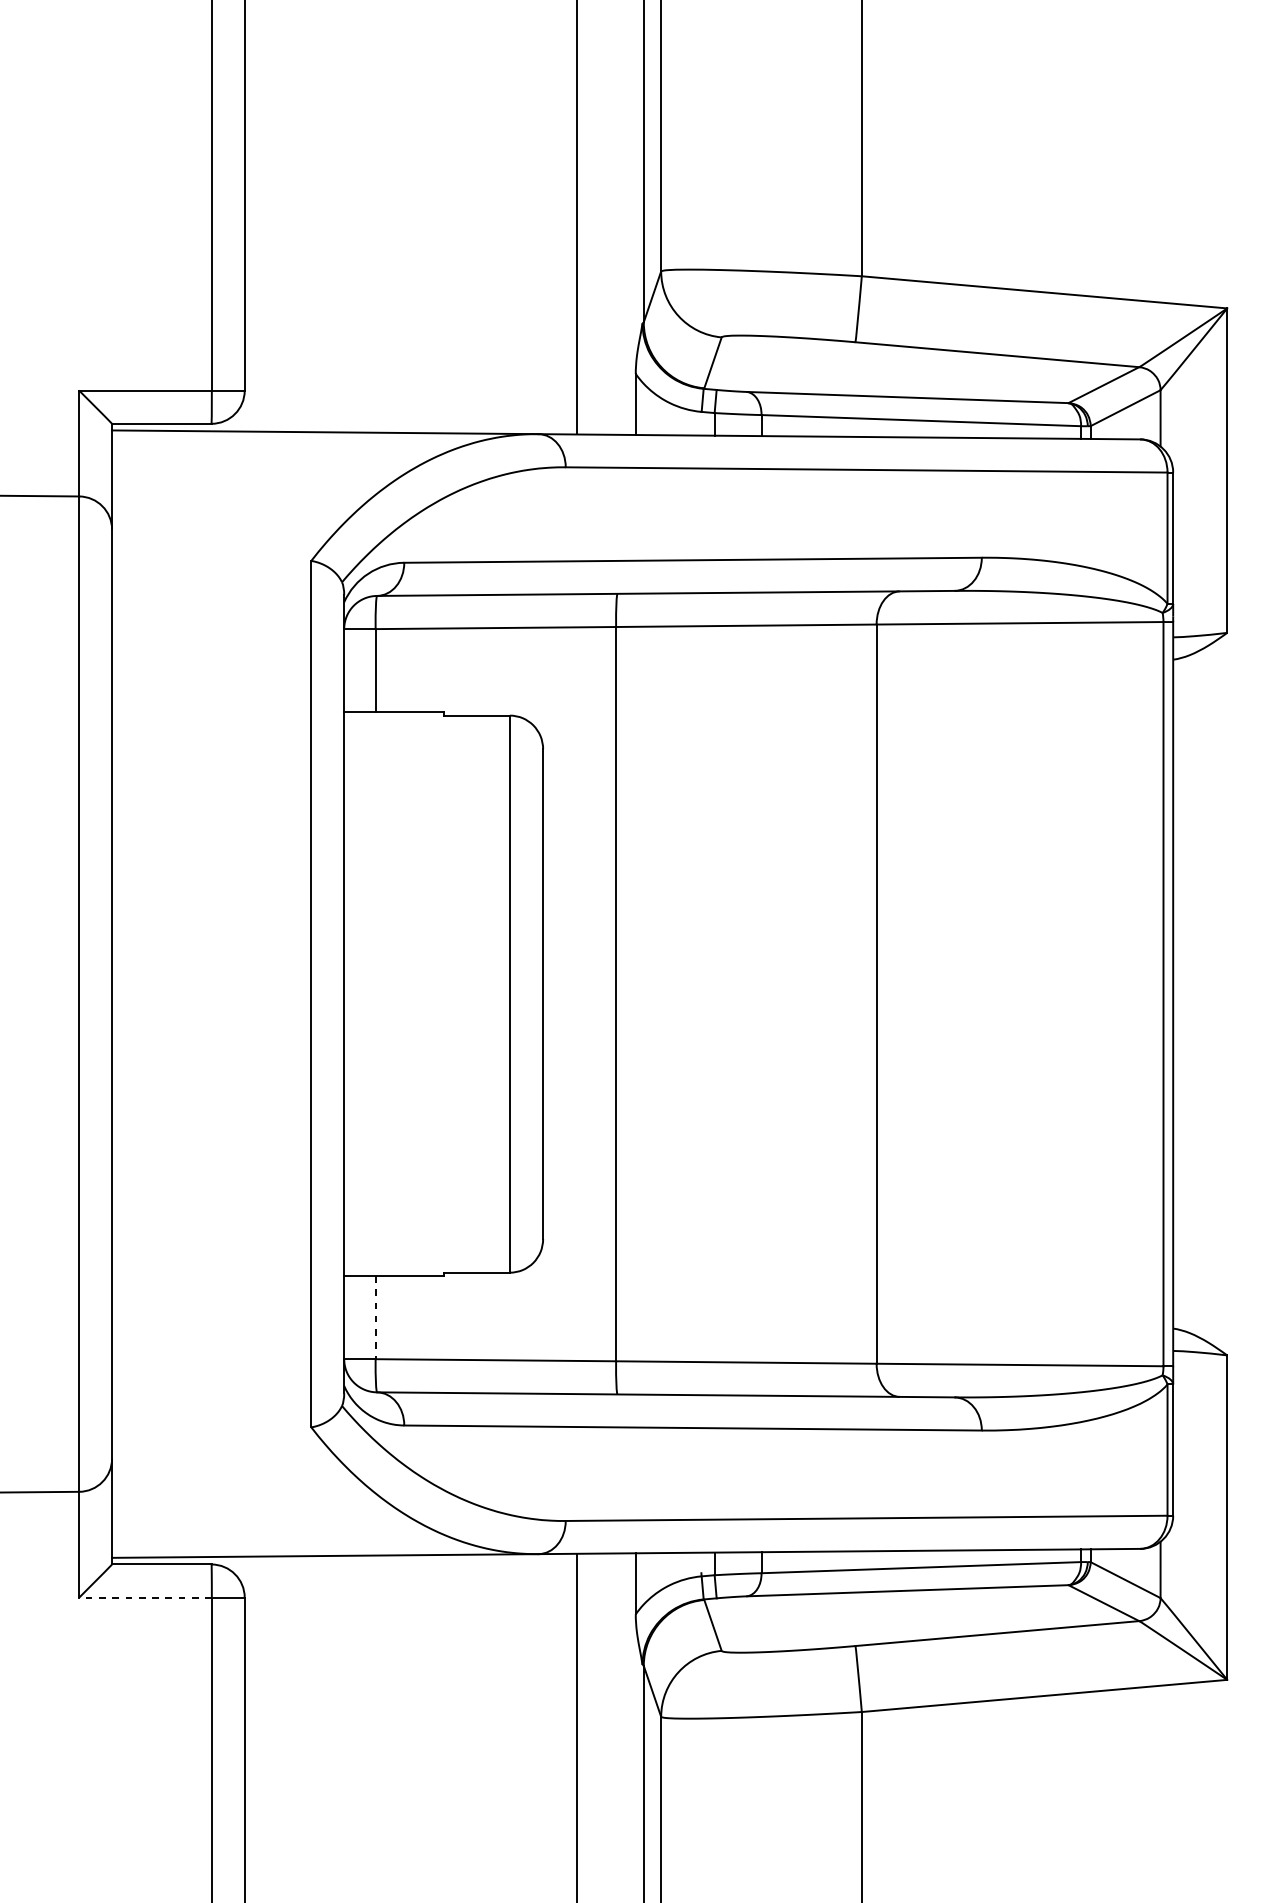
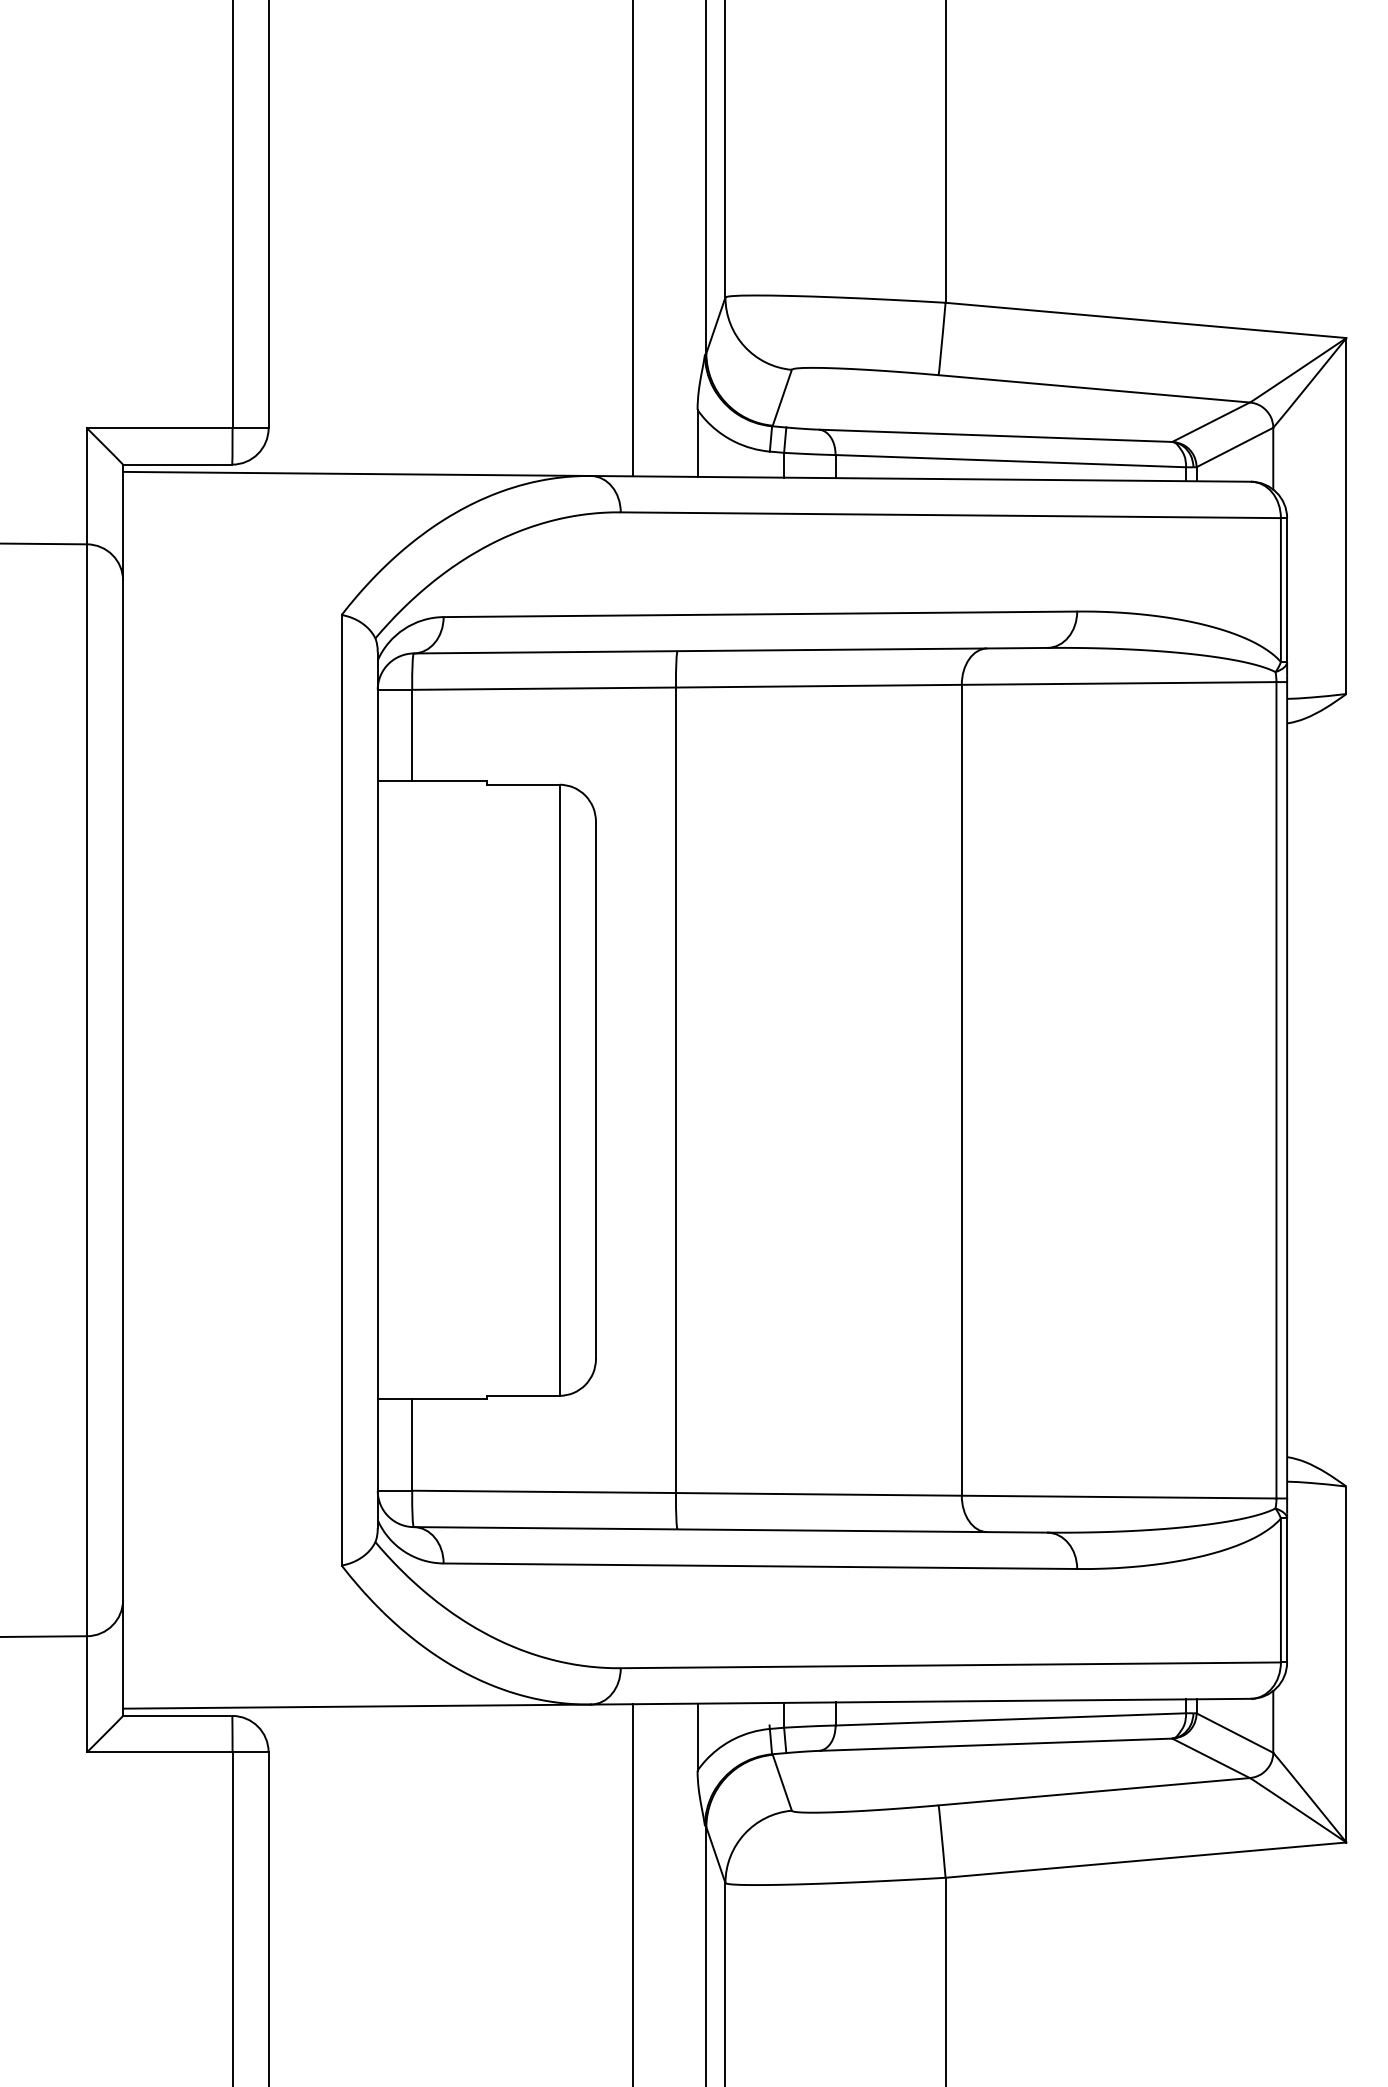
line: (375, 1317) -> (412, 1445), dashed -> solid
line: (145, 1597) -> (159, 1752), dashed -> solid

